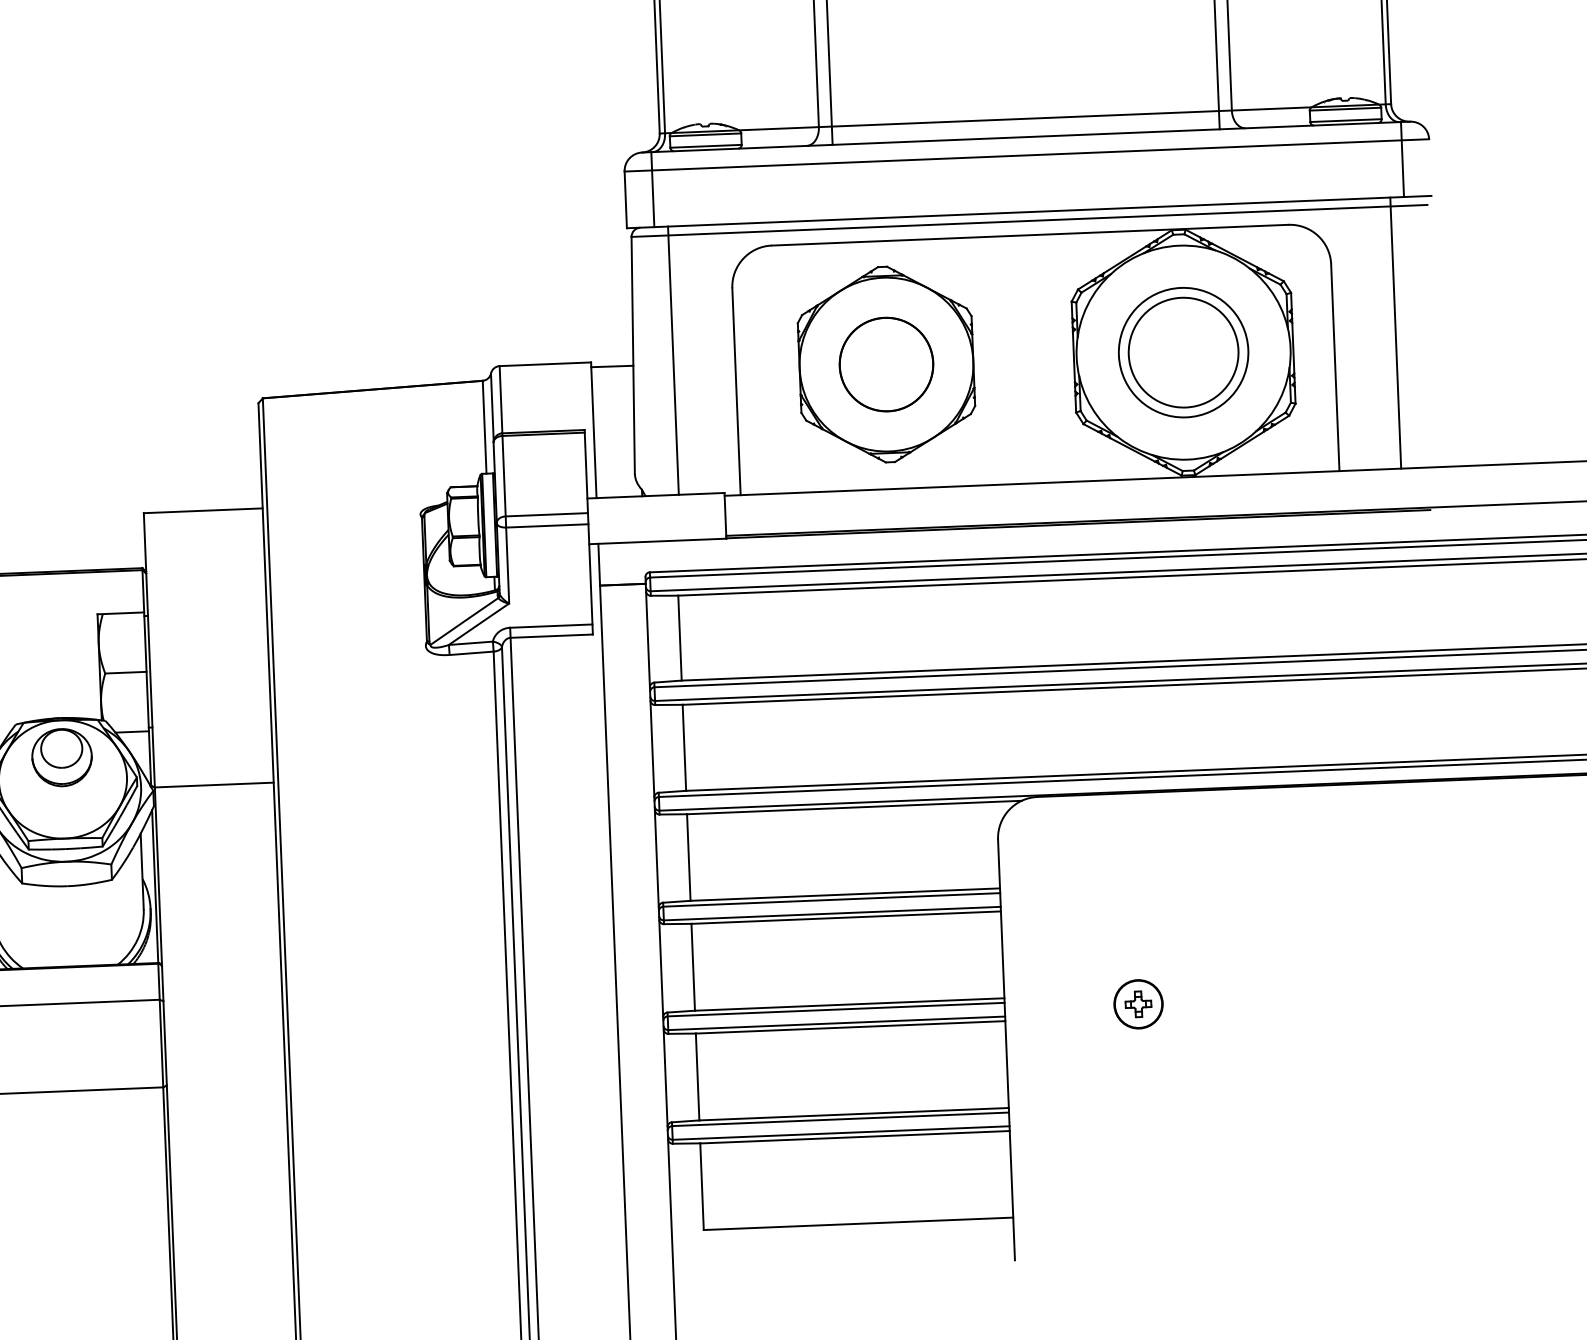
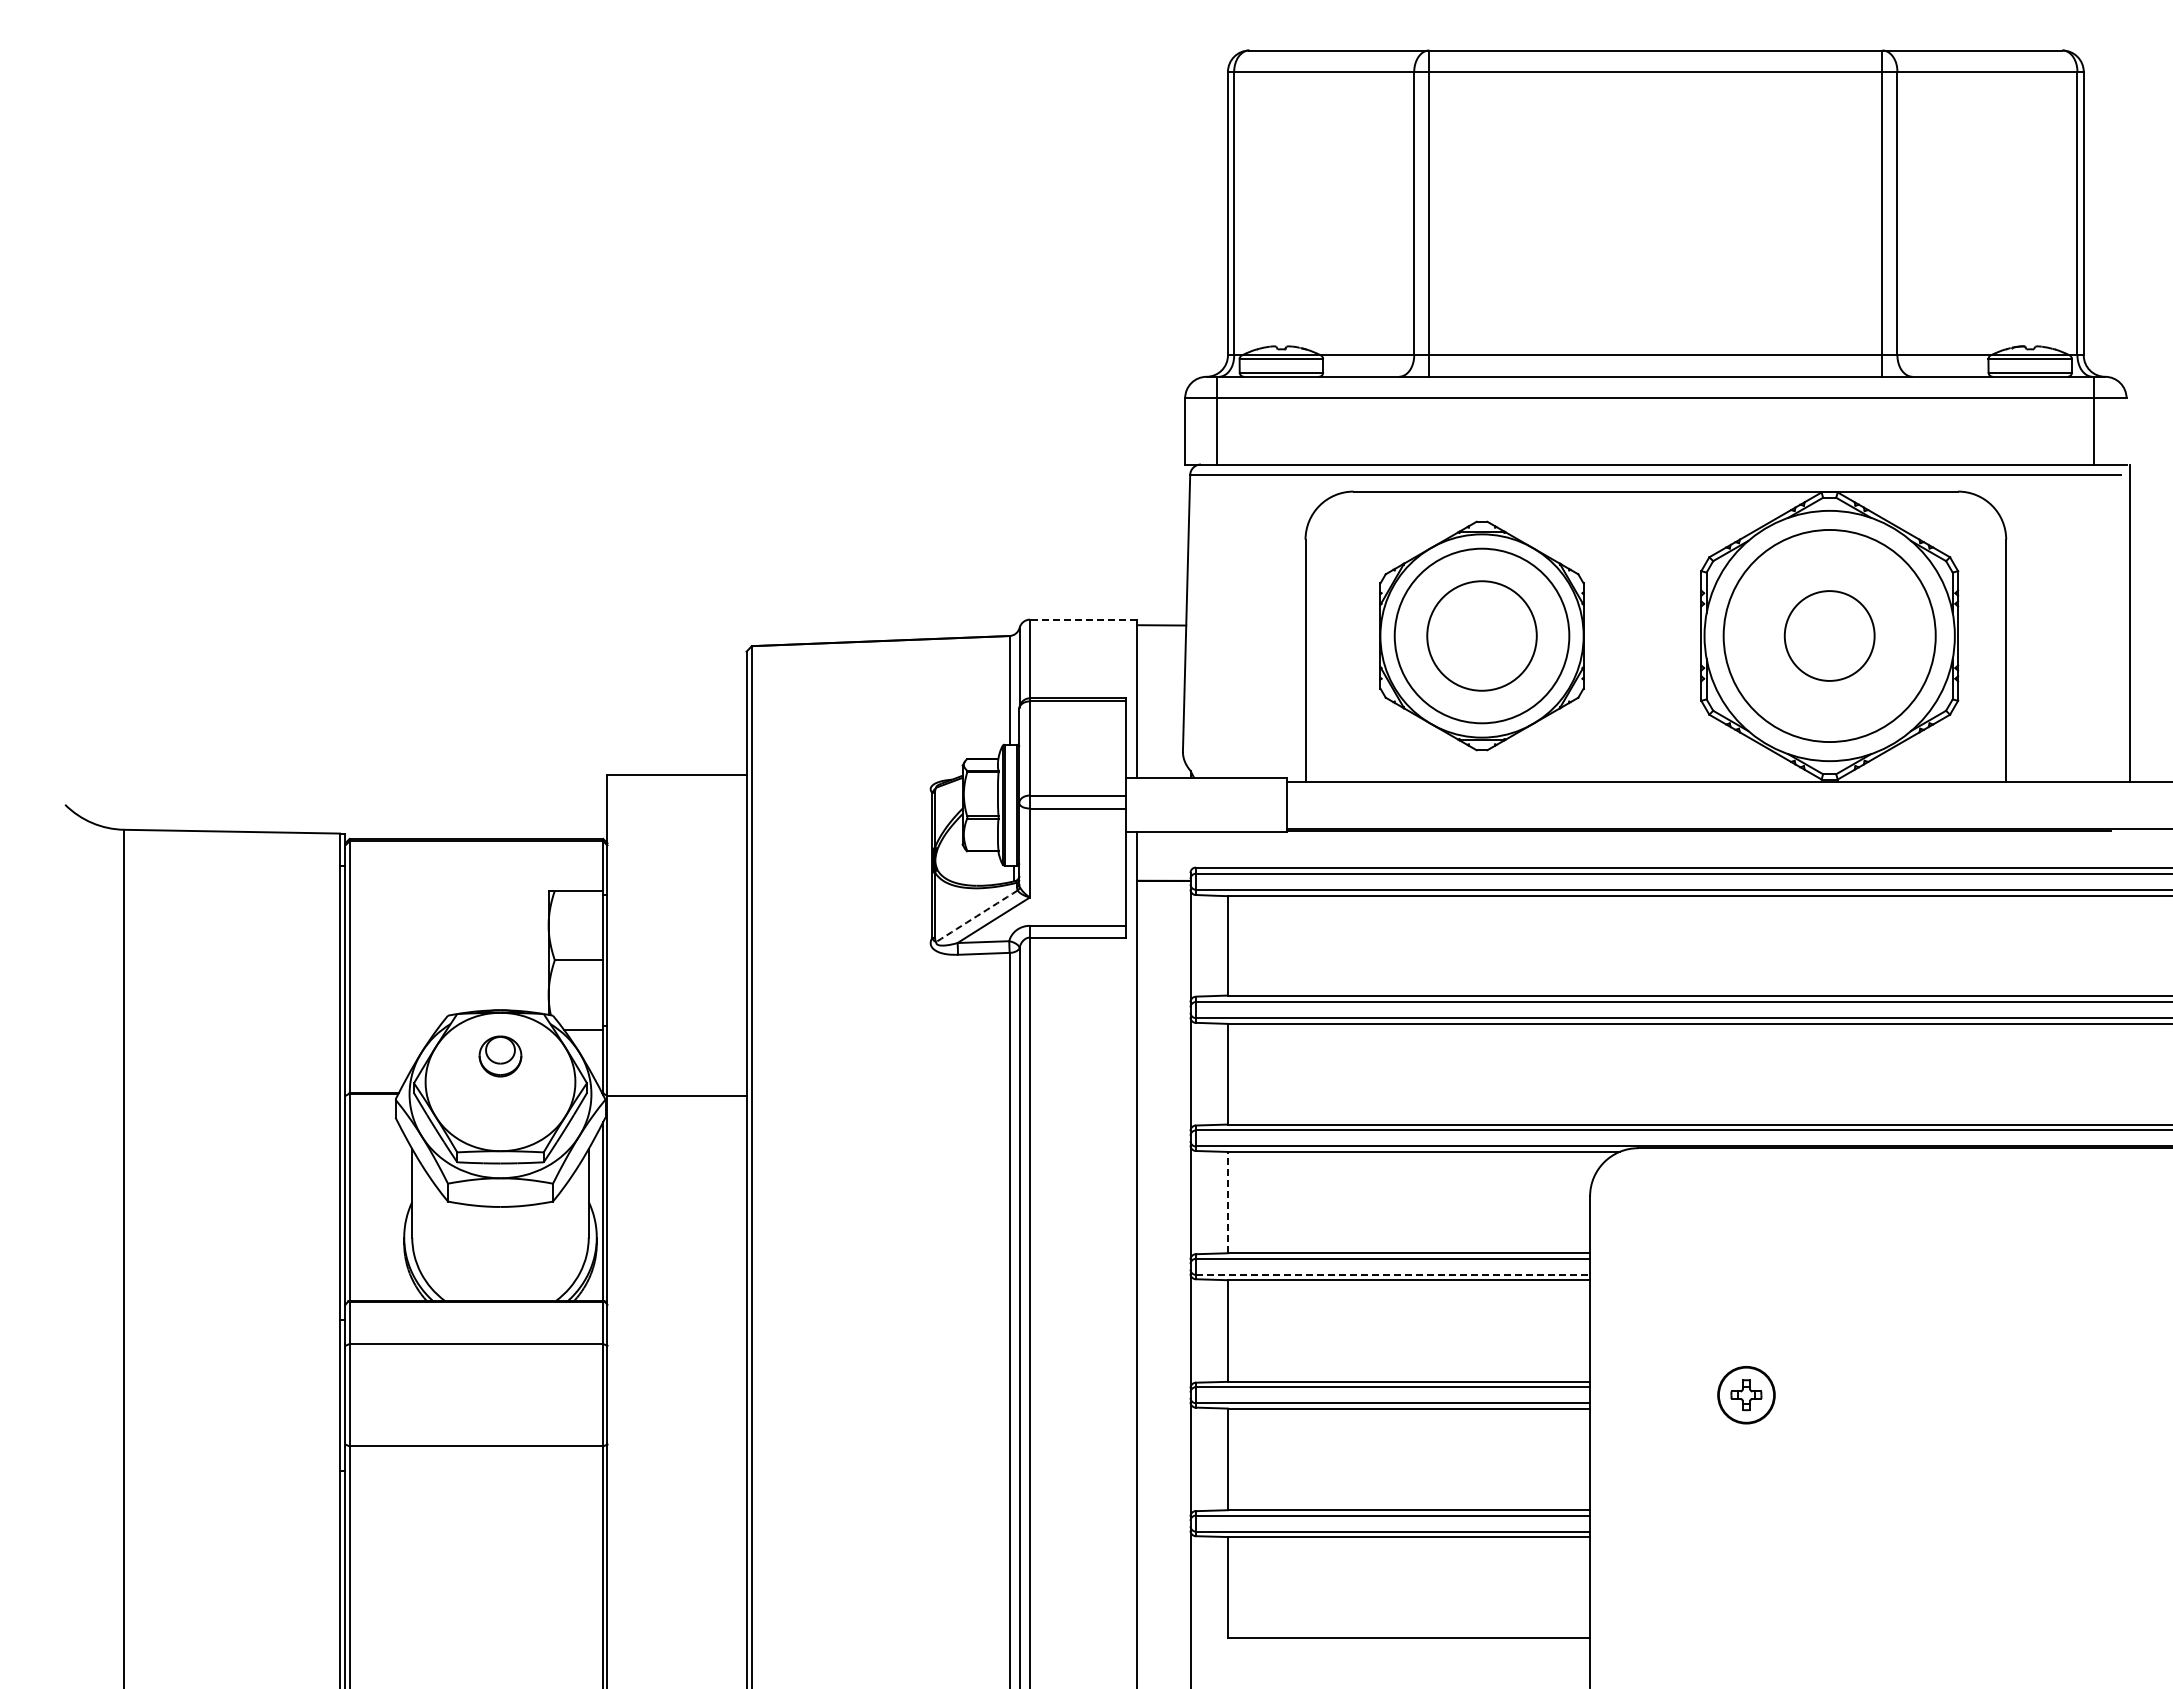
line: (1395, 332) -> (2130, 622), moved
circle: (1183, 352) -> (1829, 635), size x0.7
circle: (1183, 352) -> (1829, 635), size x1.4
line: (673, 360) -> (1233, 621), removed
line: (545, 364) -> (1083, 619), solid -> dashed
circle: (886, 364) -> (1481, 635), size x1.6
arc: (464, 621) -> (976, 916), solid -> dashed
part: (62, 757) -> (500, 1056), size x0.6
line: (688, 857) -> (1227, 1202), solid -> dashed
line: (832, 913) -> (1393, 1274), solid -> dashed

